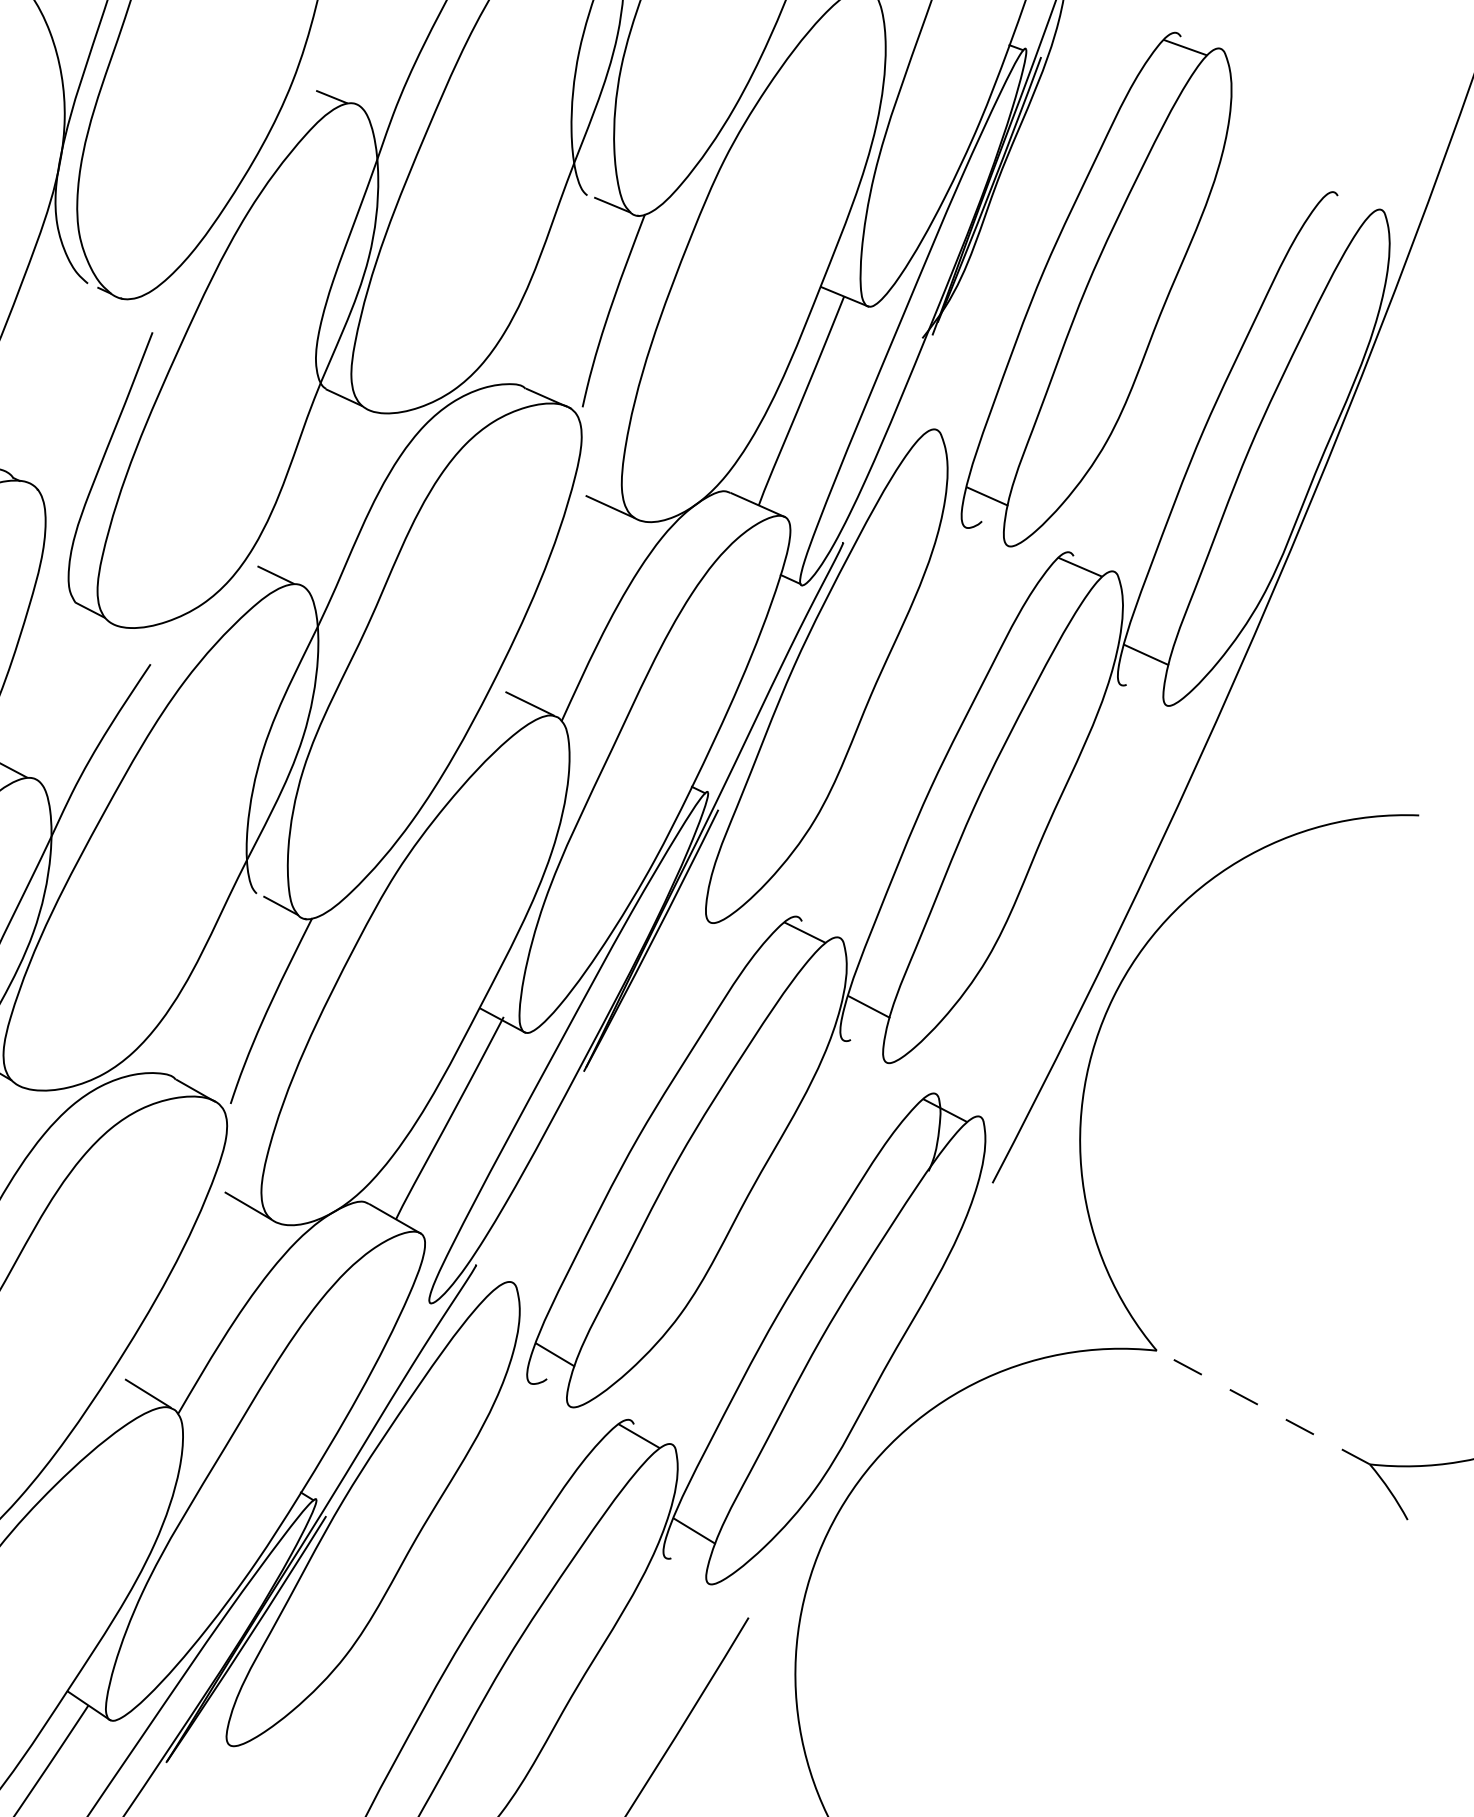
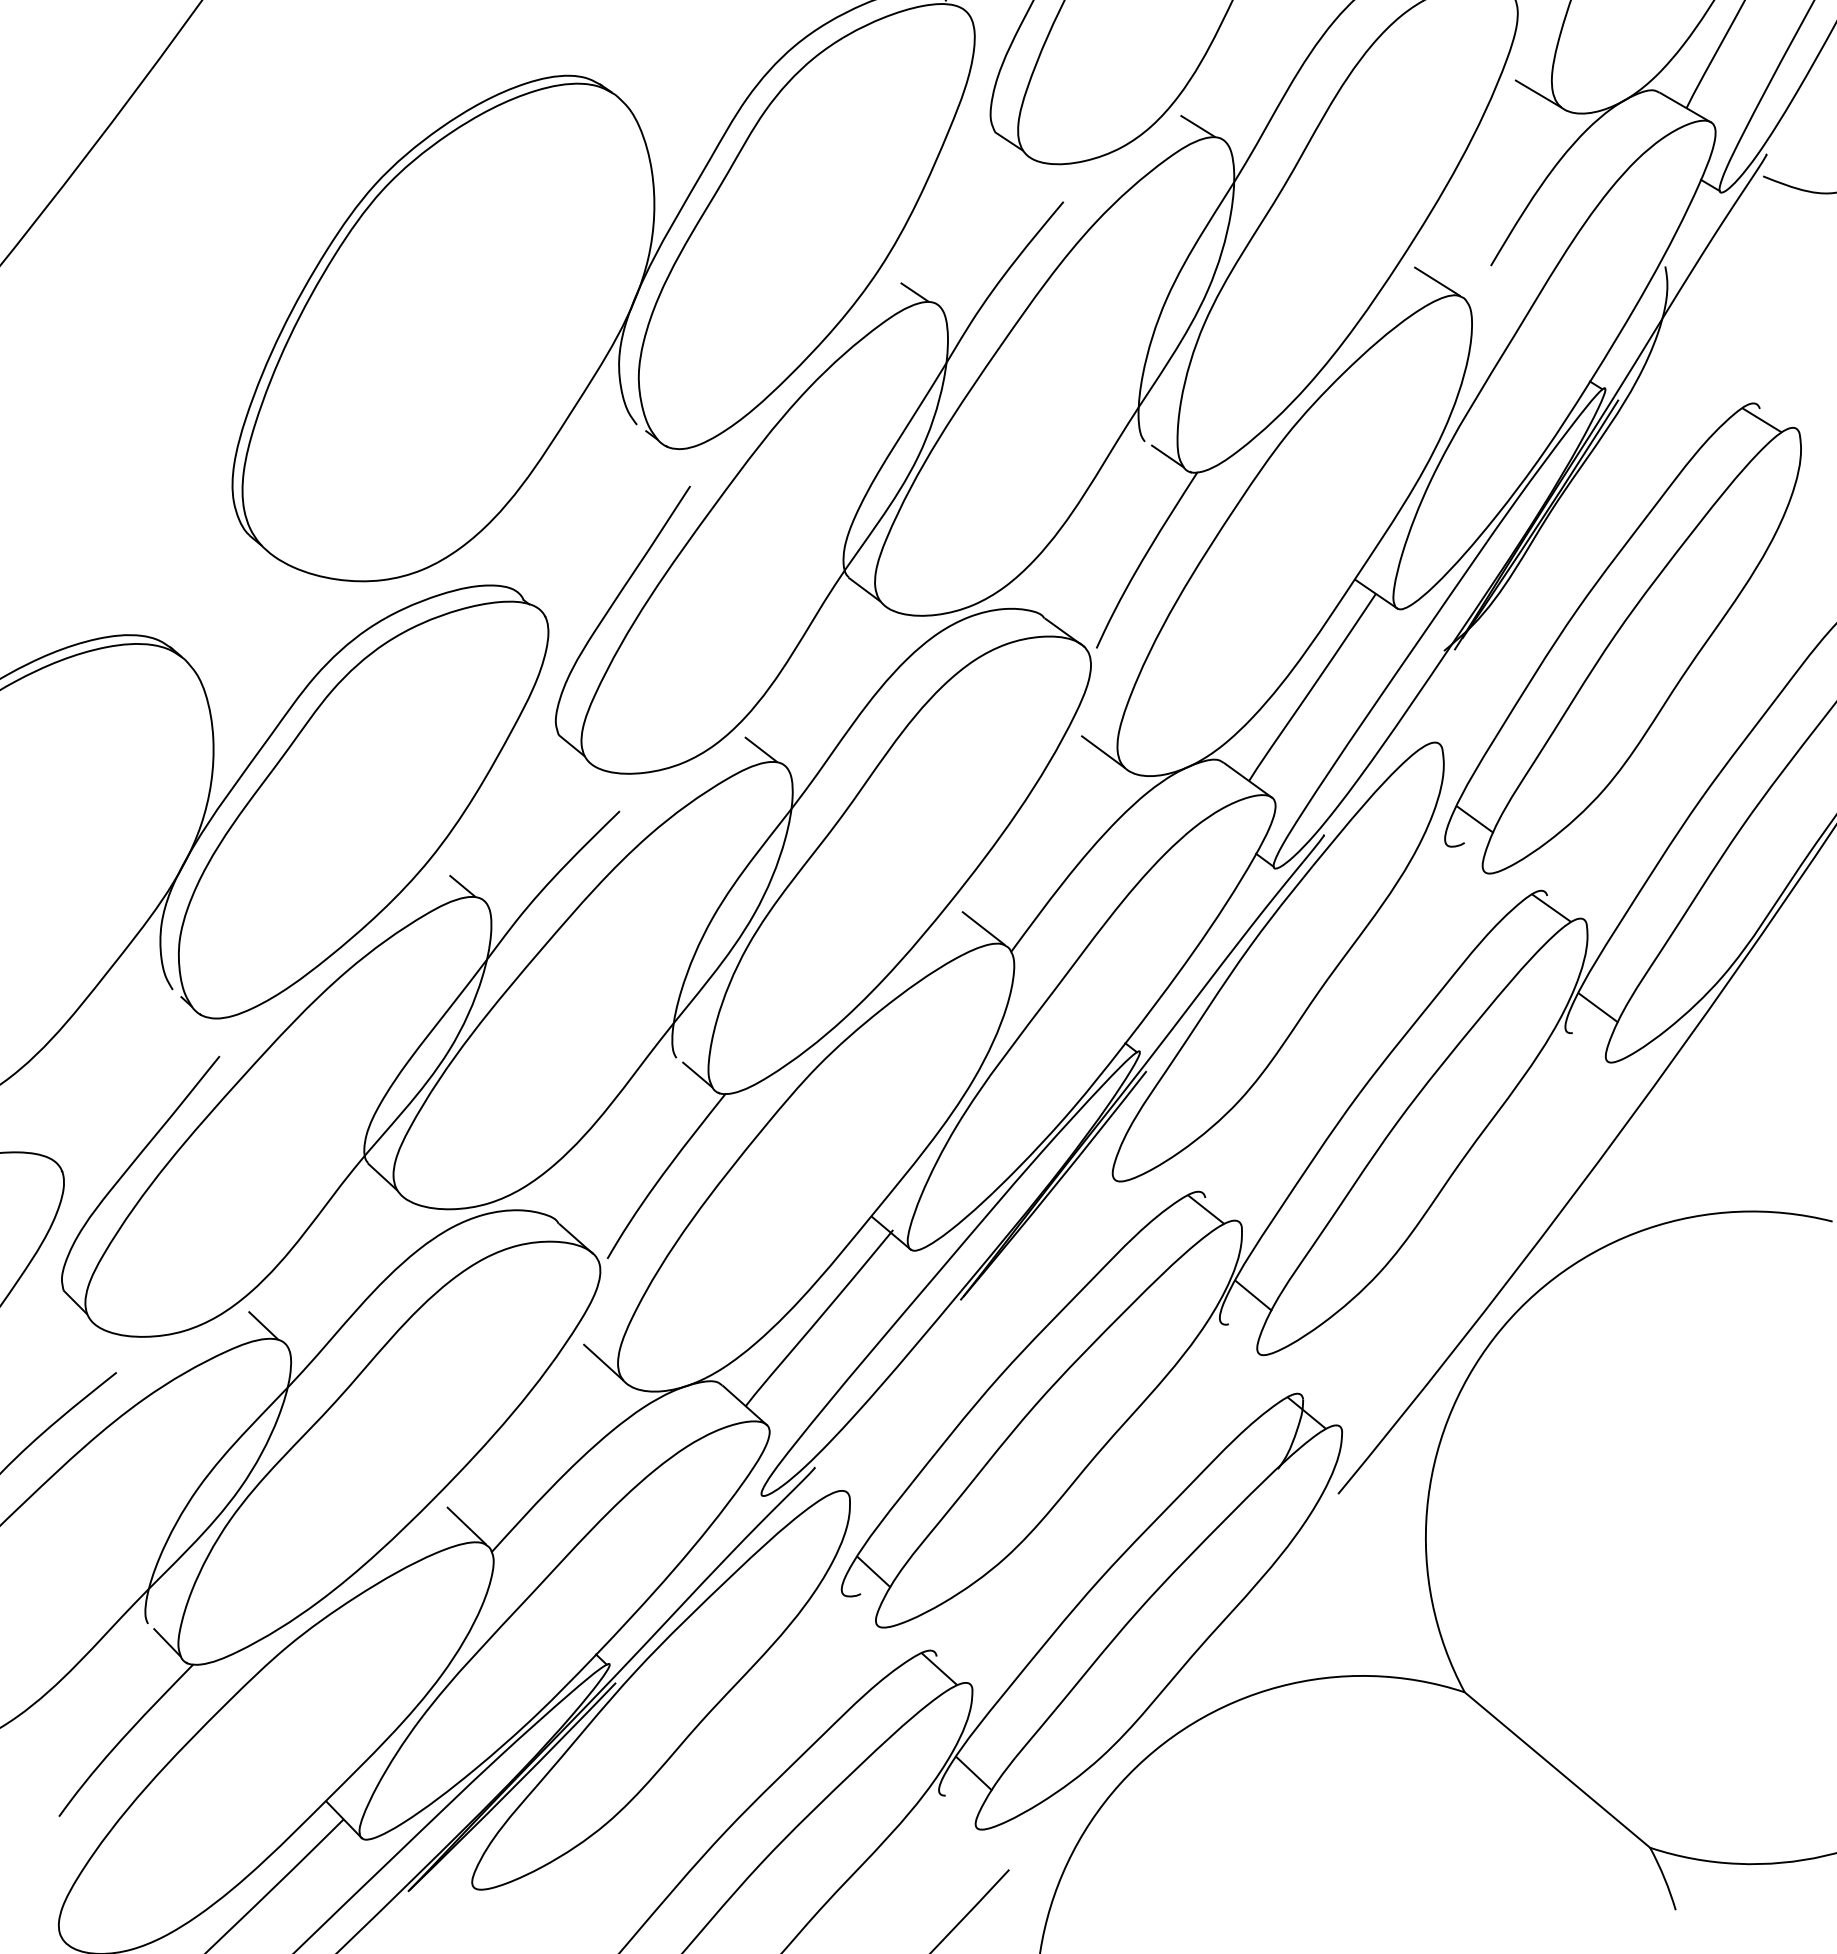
line: (1263, 1407) -> (1557, 1770), dashed -> solid

